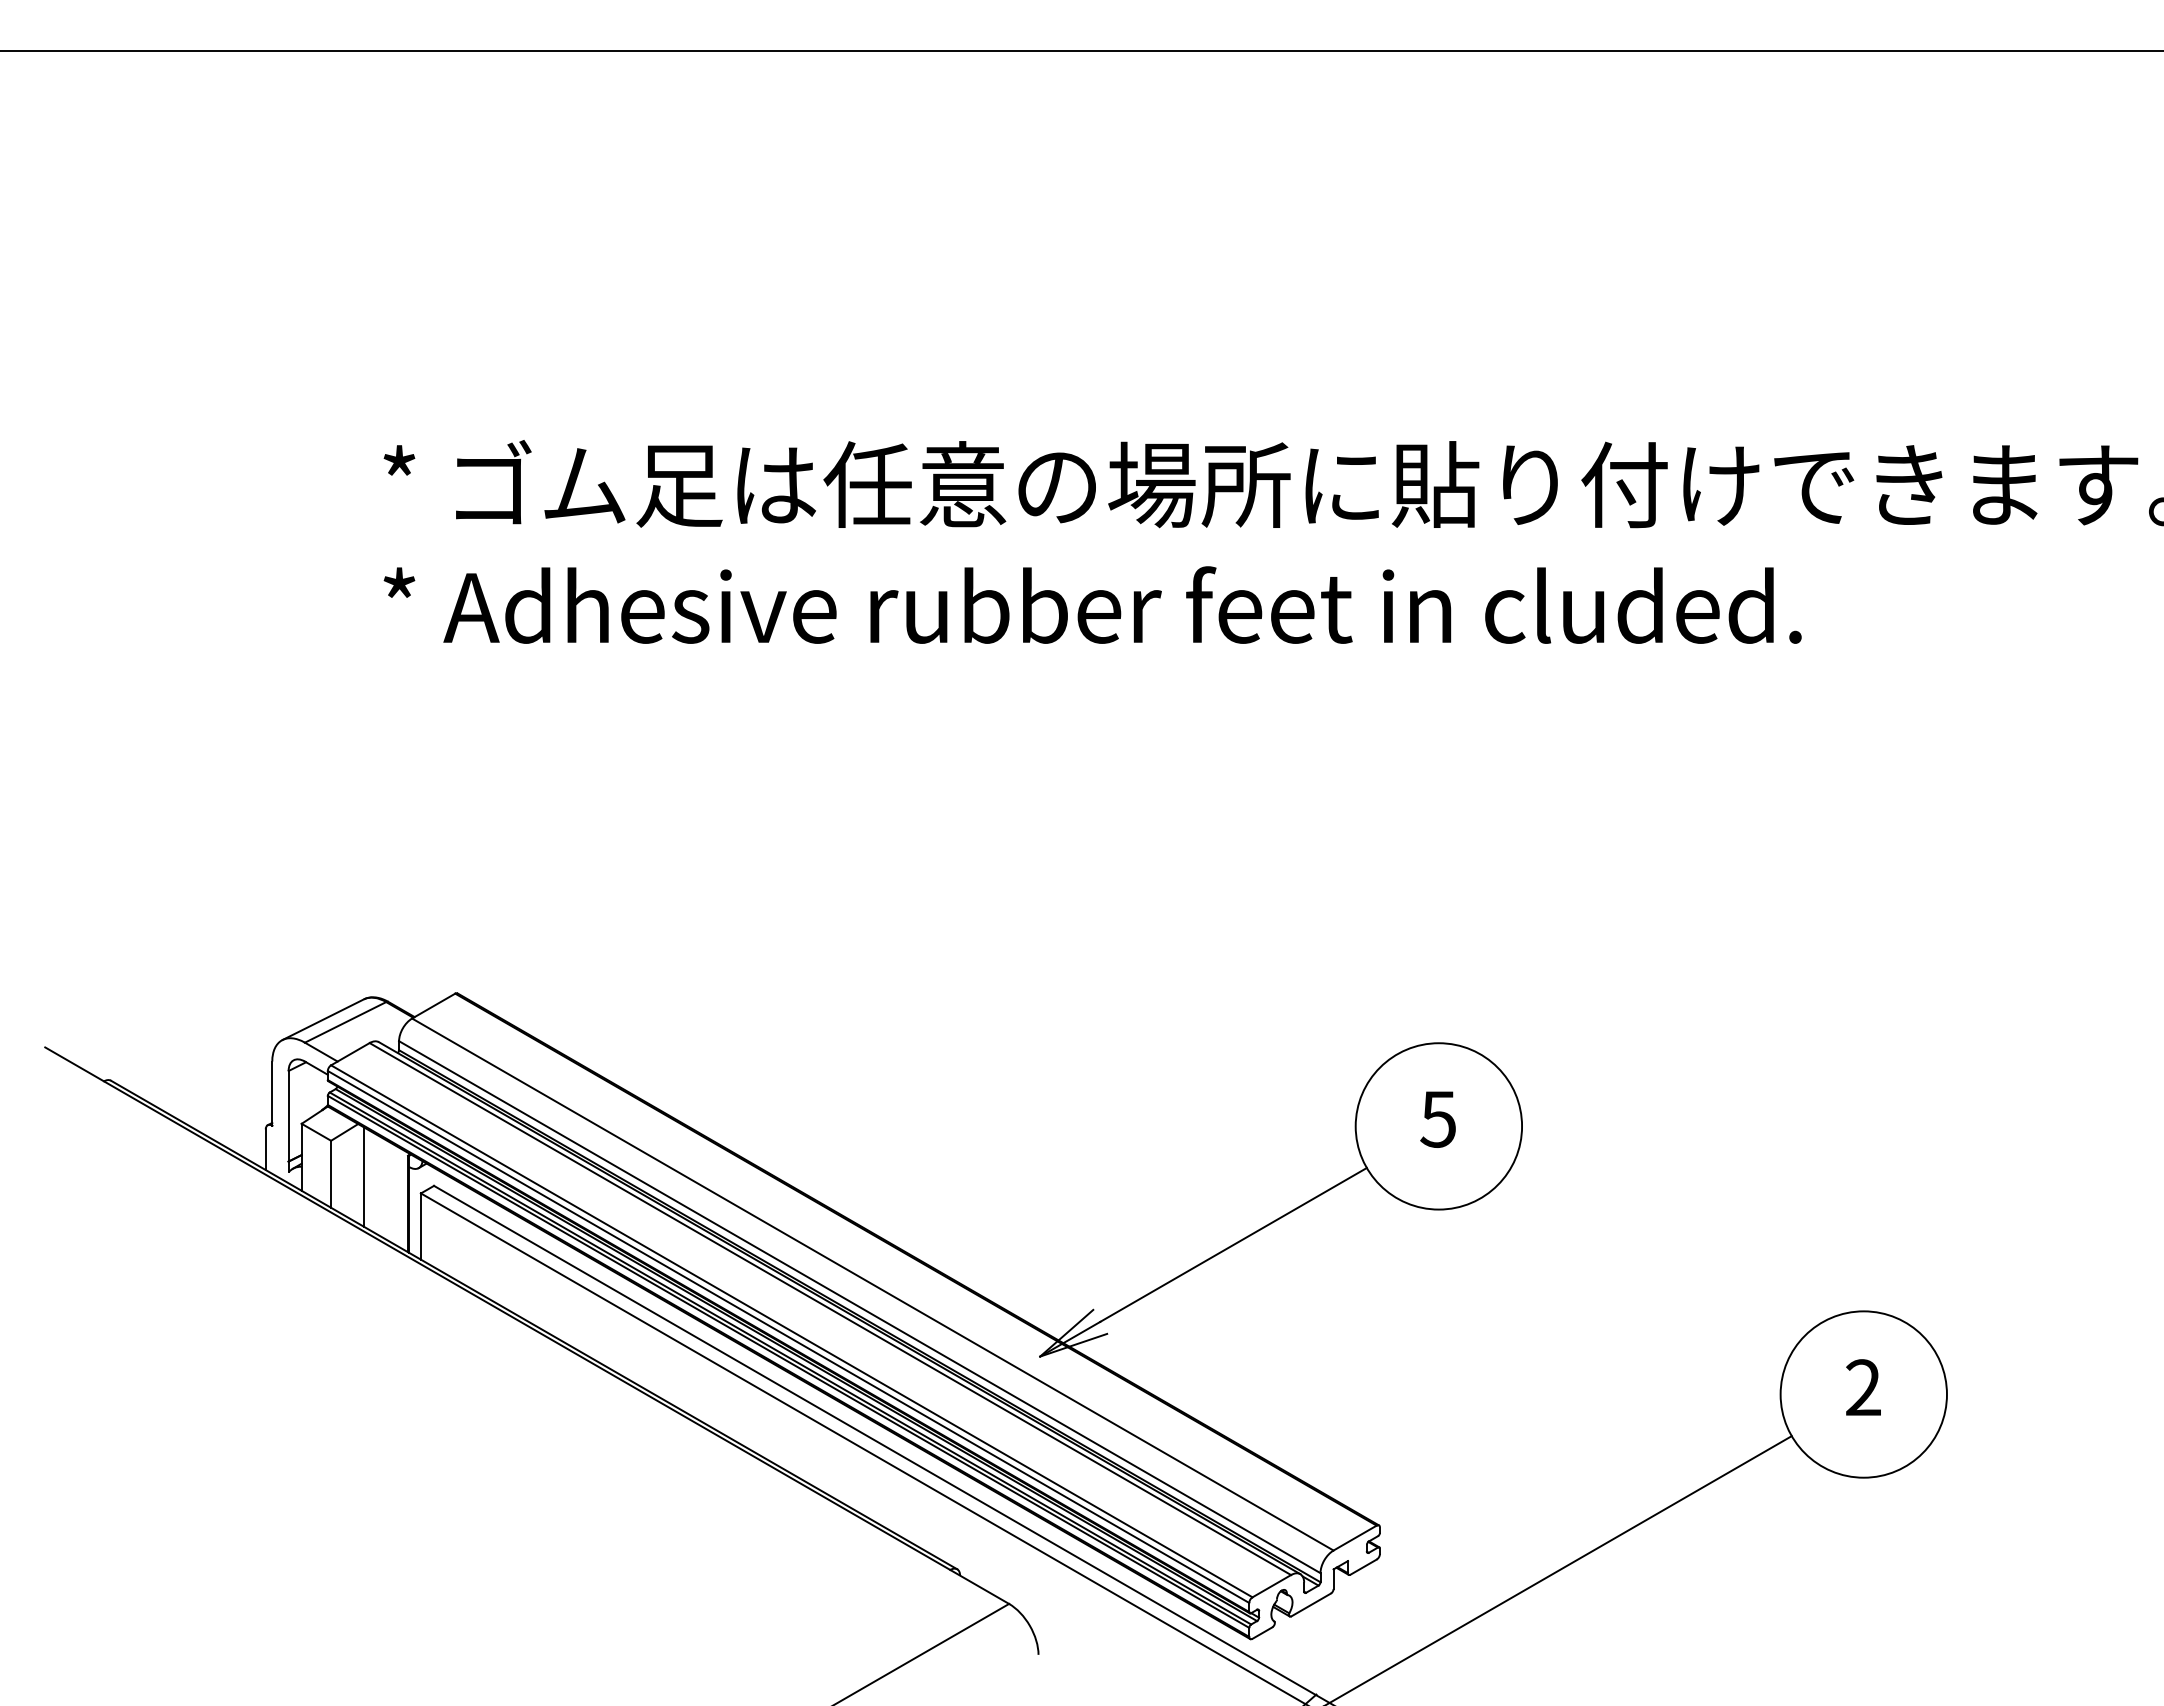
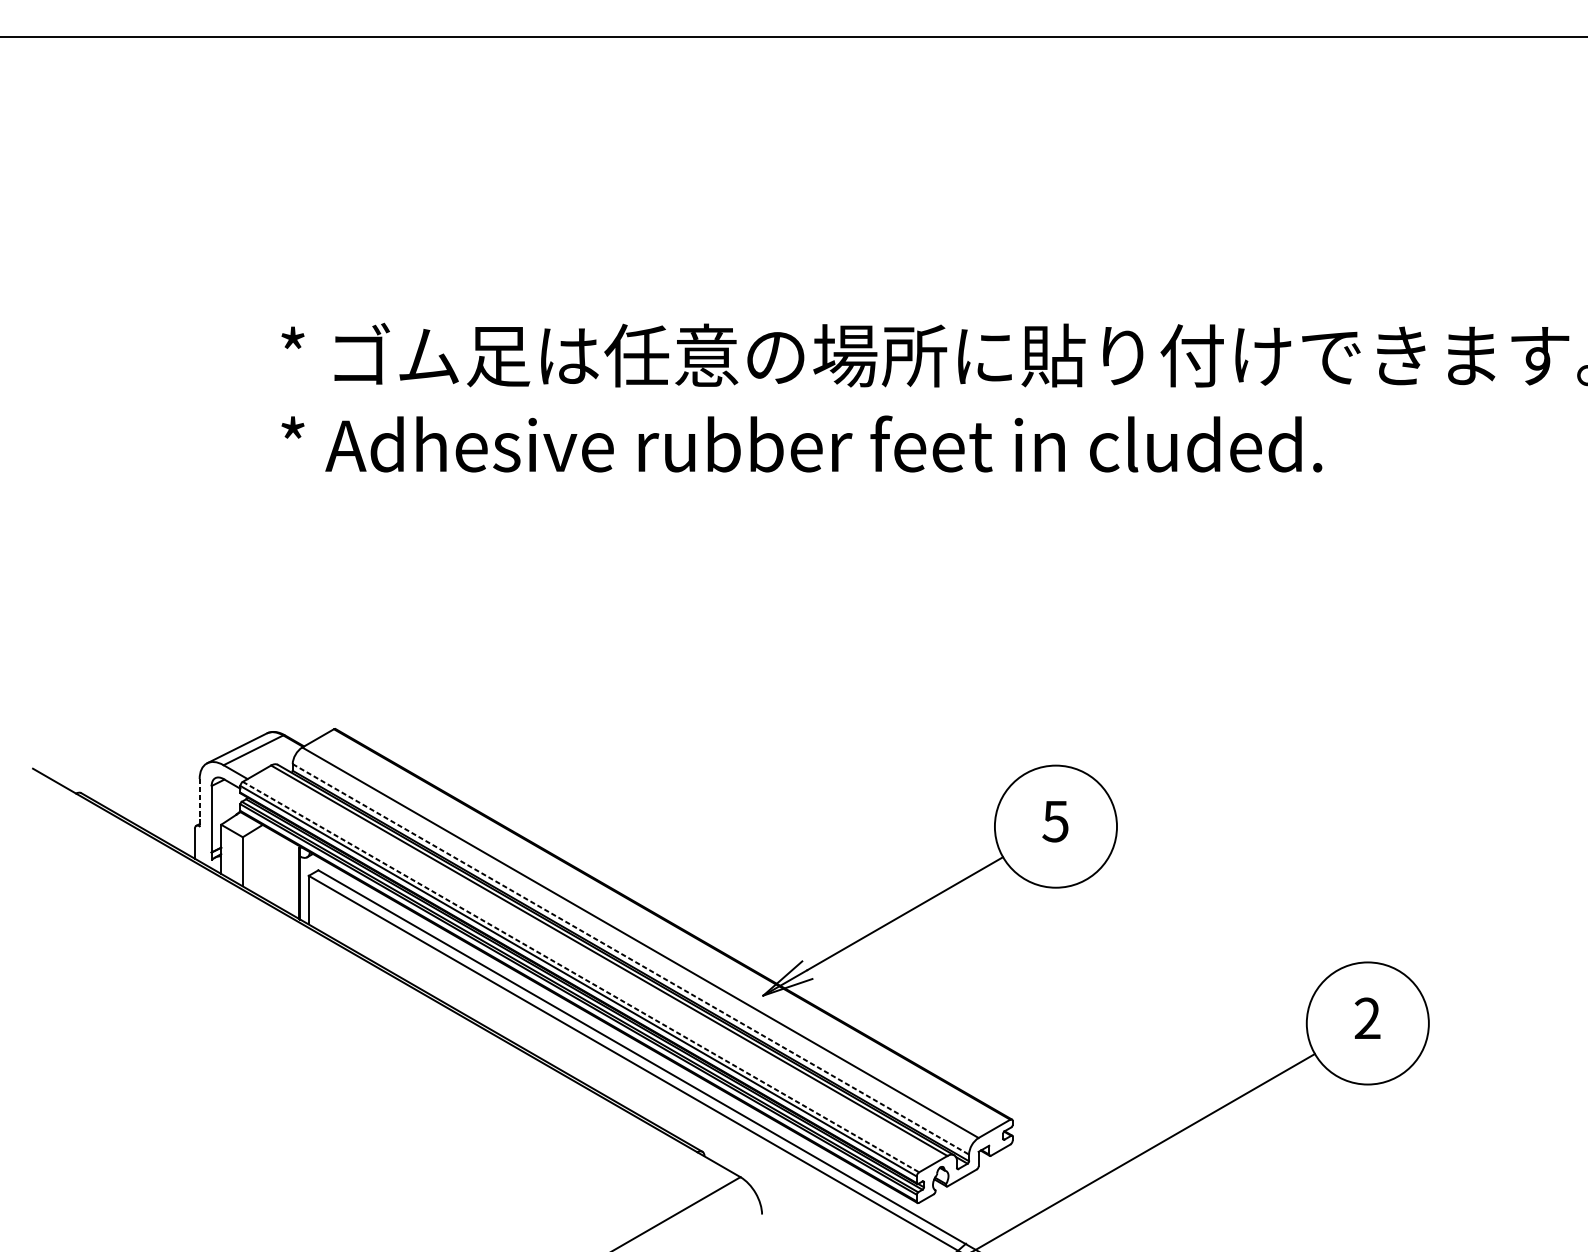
line: (272, 1094) -> (199, 803), solid -> dashed
line: (363, 1176) -> (266, 863), removed
line: (859, 1307) -> (630, 959), solid -> dashed
line: (791, 1331) -> (580, 977), solid -> dashed

